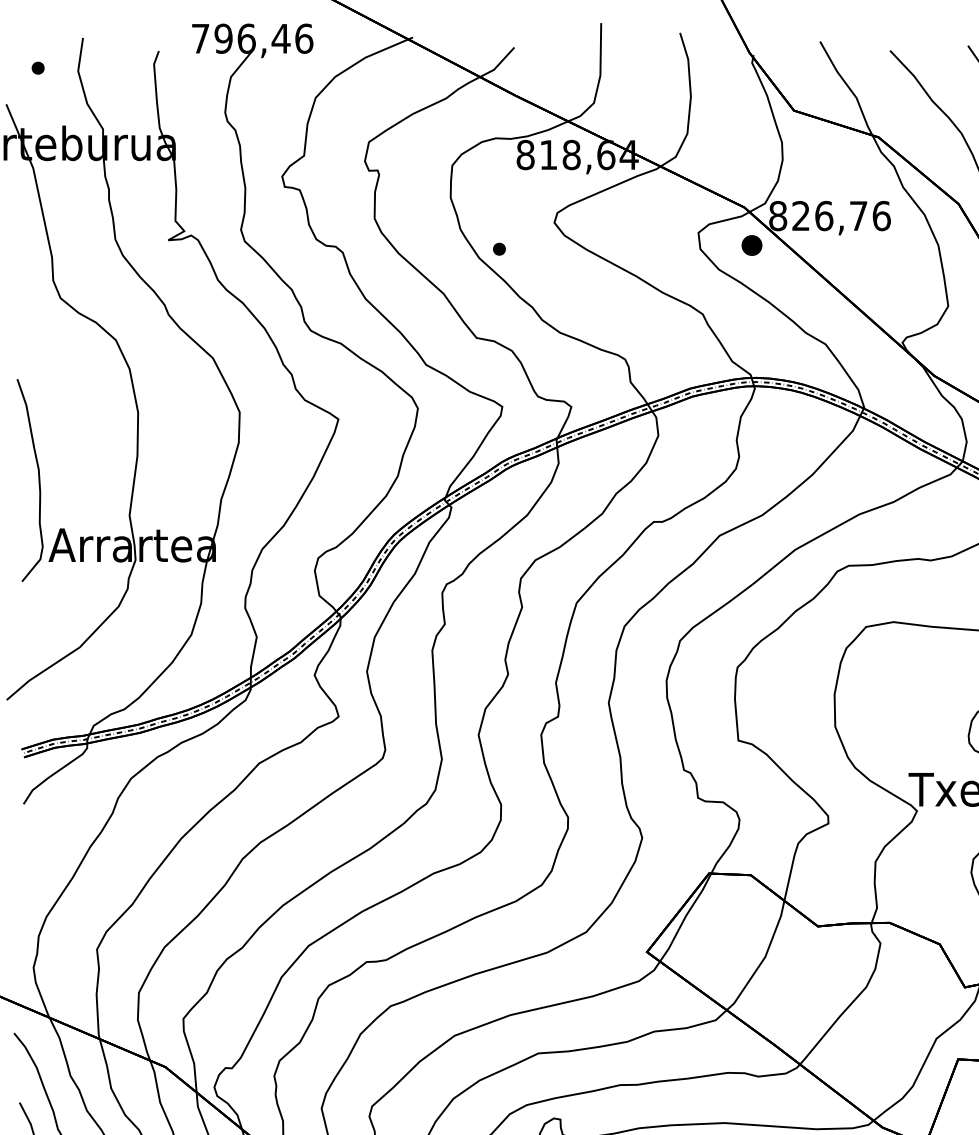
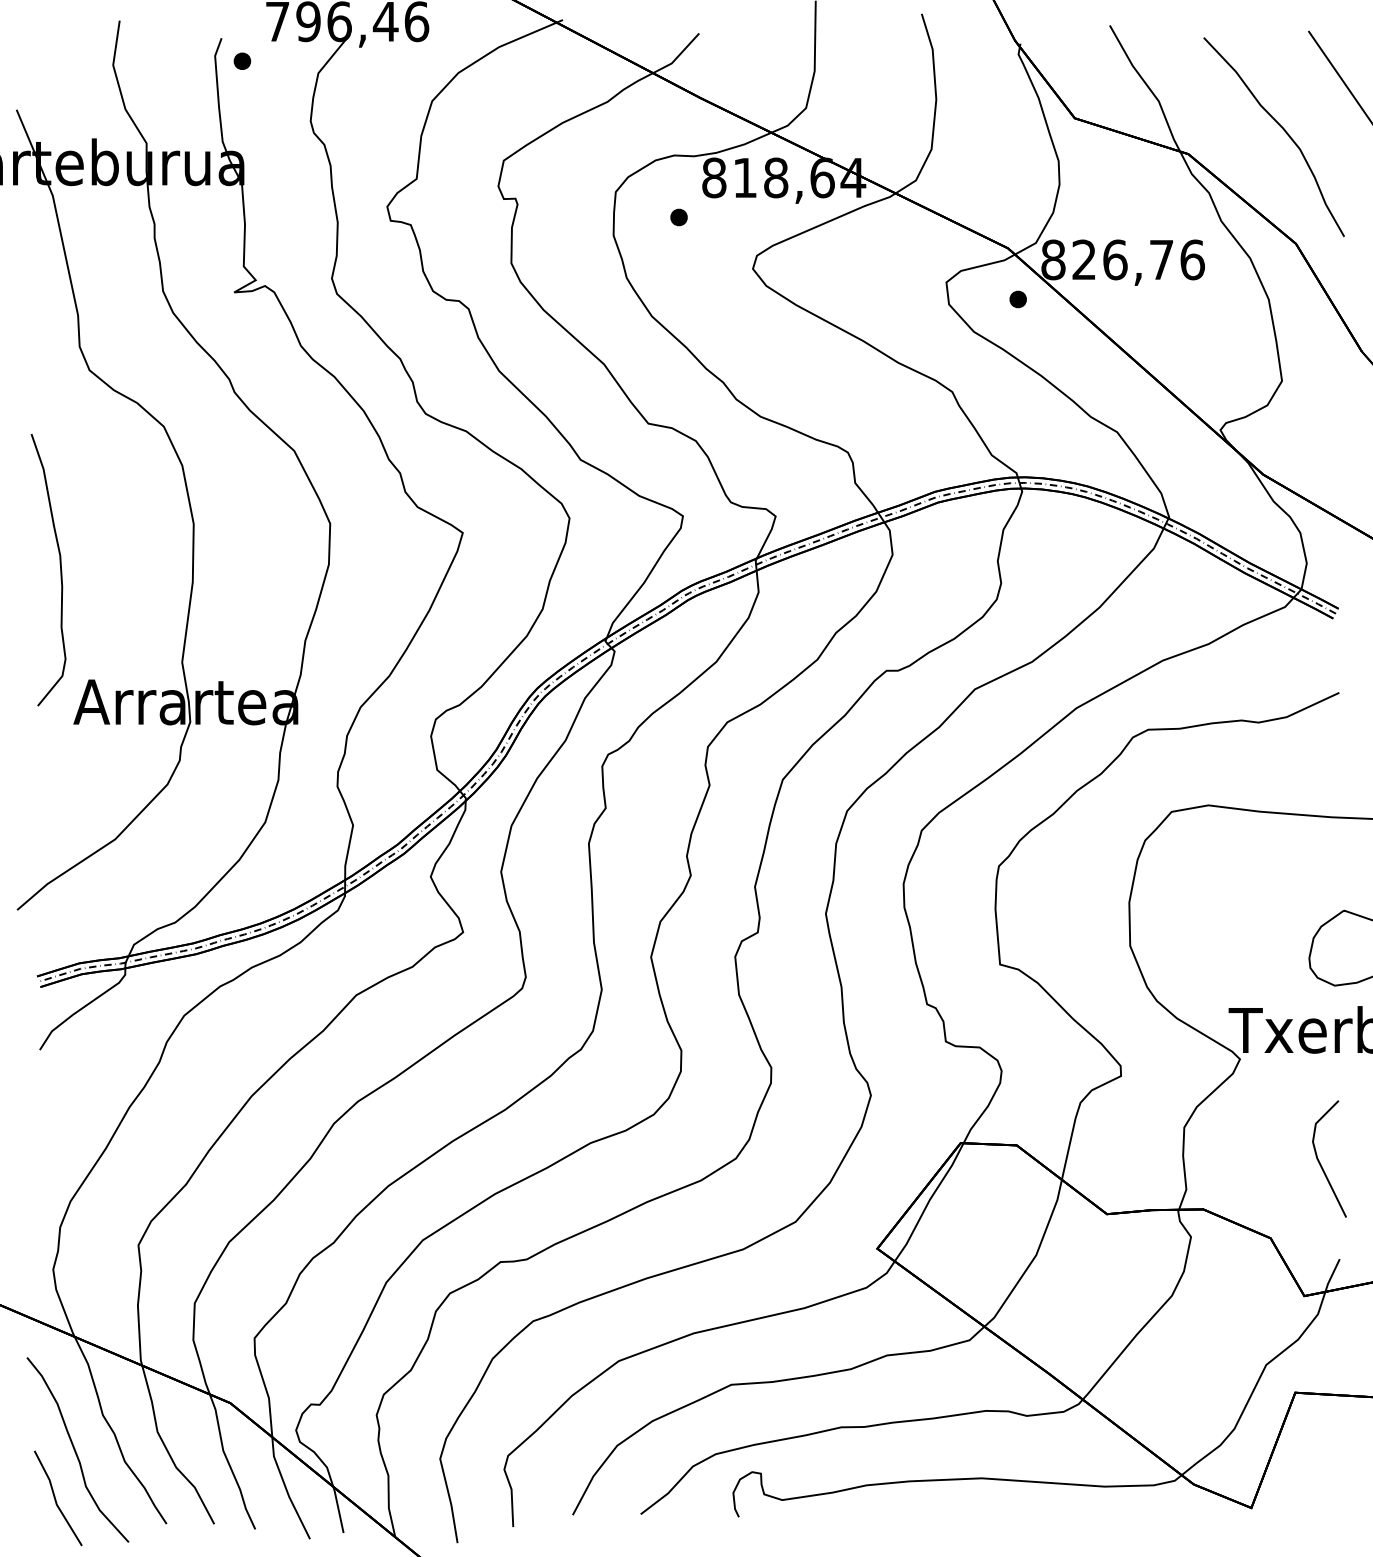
part: (38, 67) -> (242, 60), moved
part: (751, 245) -> (1017, 299), size x0.62
part: (499, 249) -> (678, 217), moved
curve: (38, 480) -> (60, 570), moved

